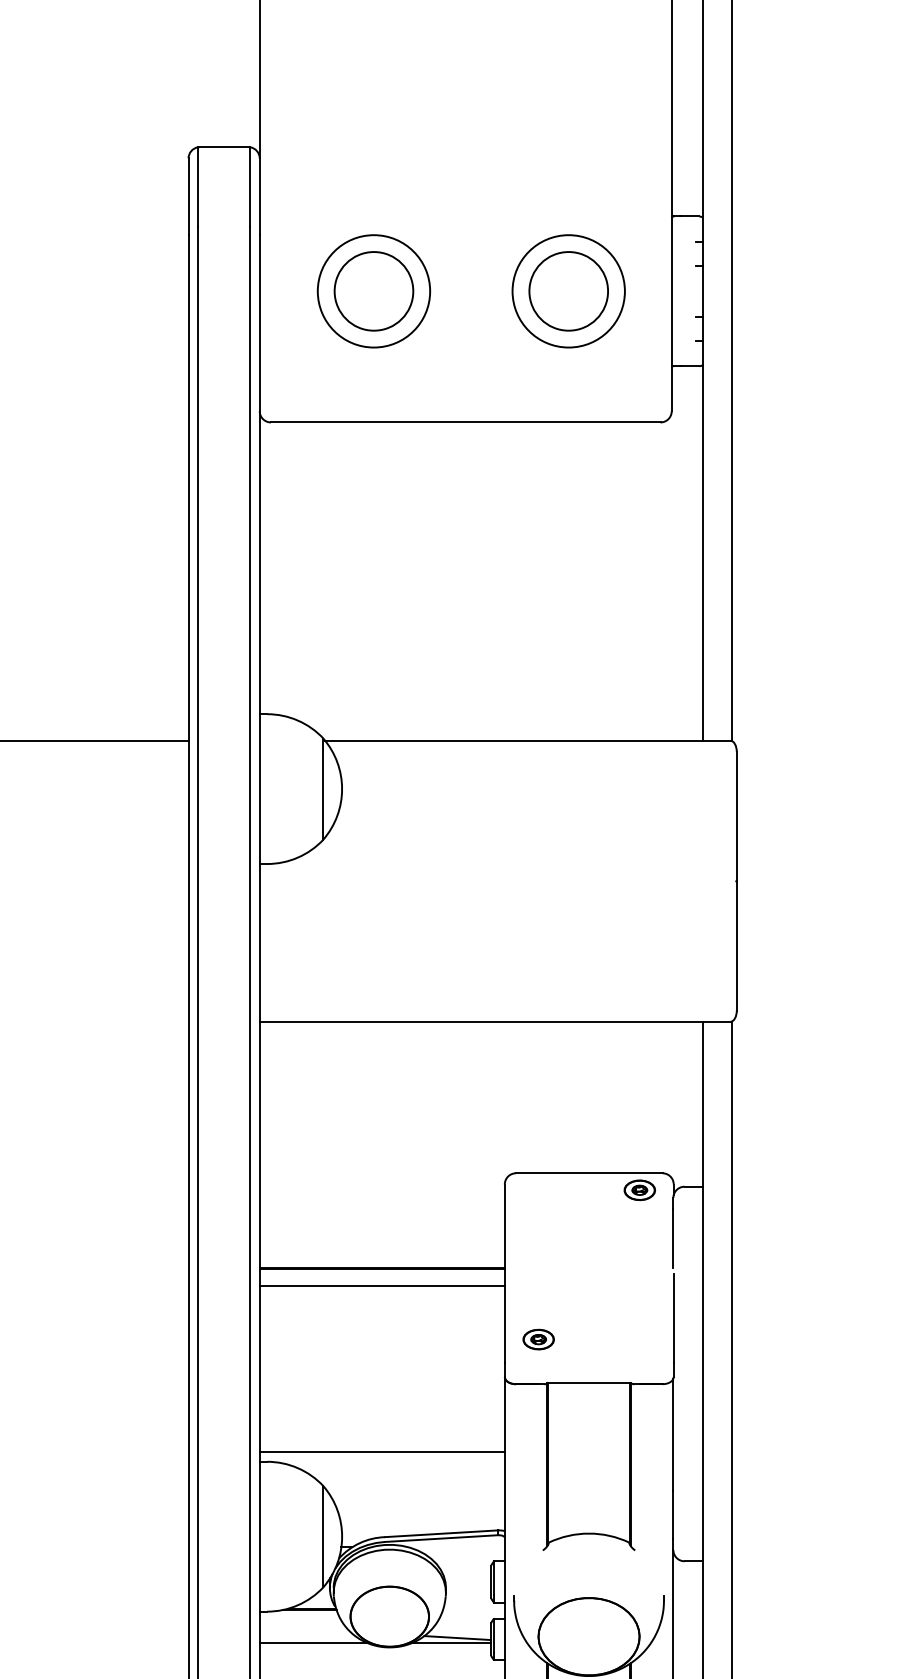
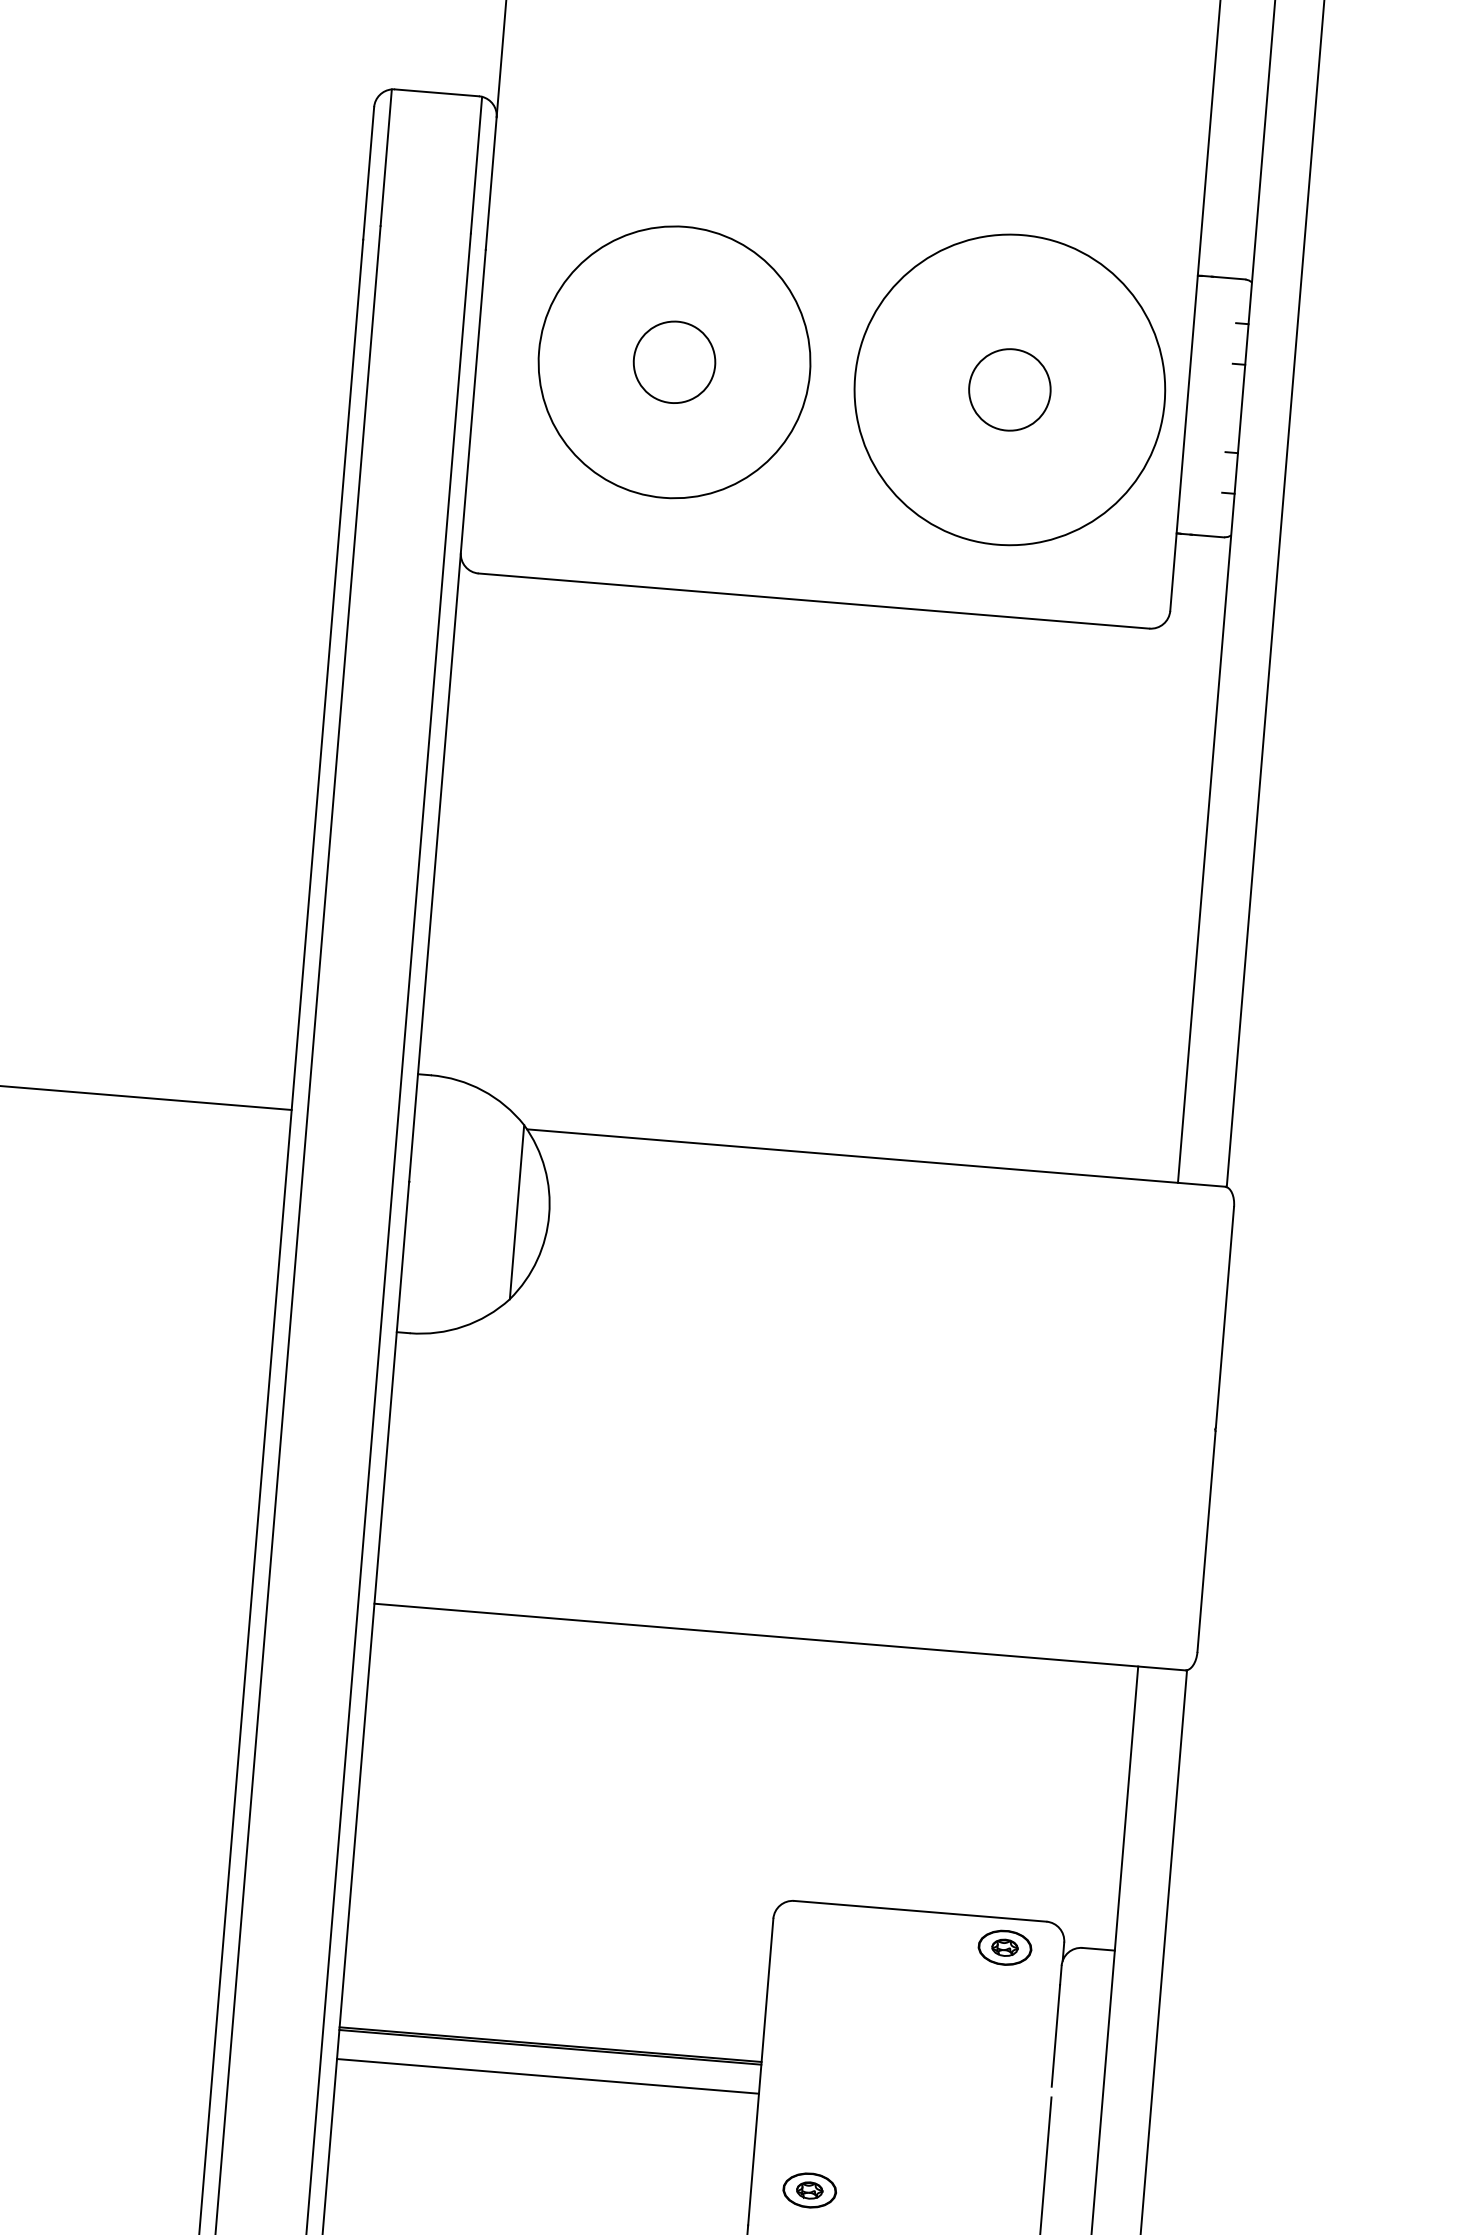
circle: (373, 291) -> (673, 362), size x0.6
circle: (373, 291) -> (673, 362), size x1.4
circle: (568, 291) -> (1009, 390), size x0.6
circle: (568, 291) -> (1009, 390), size x1.6

